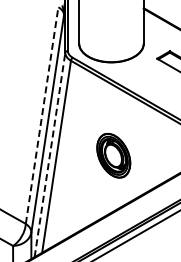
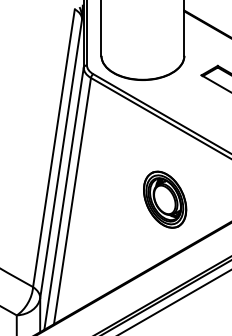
line: (42, 115) -> (54, 148), dashed -> solid
line: (50, 154) -> (64, 198), dashed -> solid
part: (113, 155) -> (164, 199), moved

